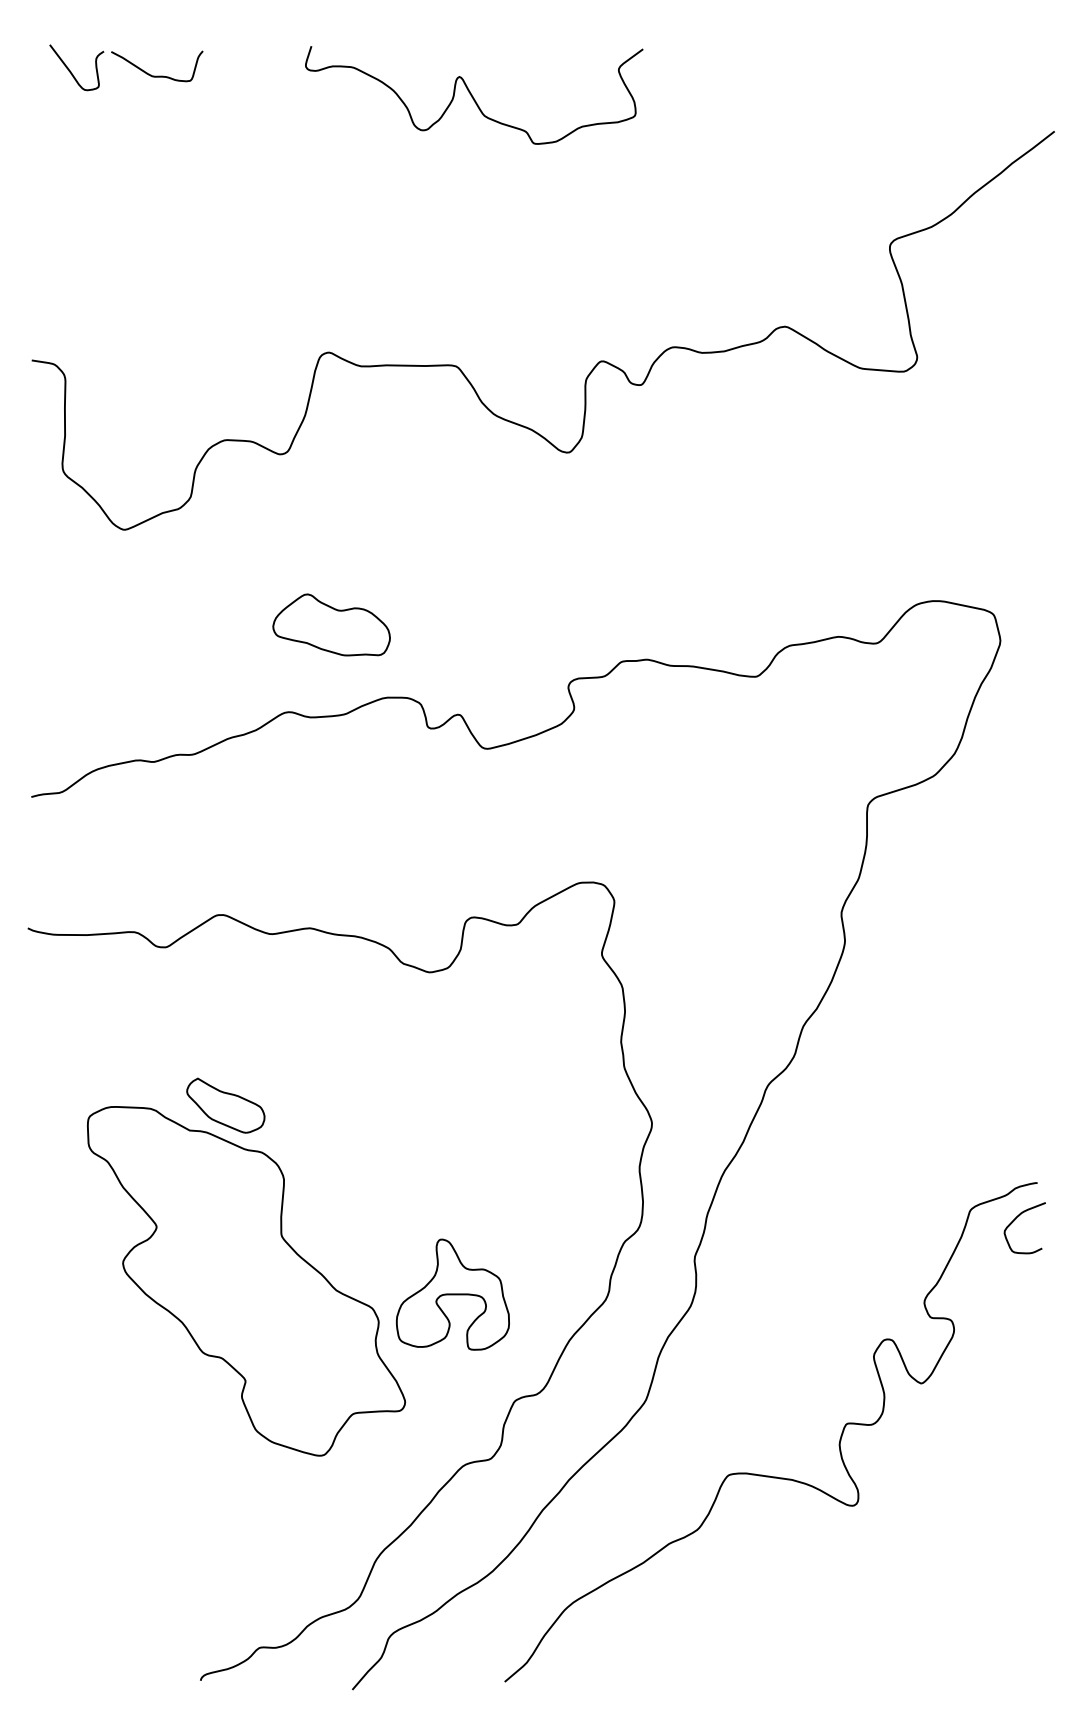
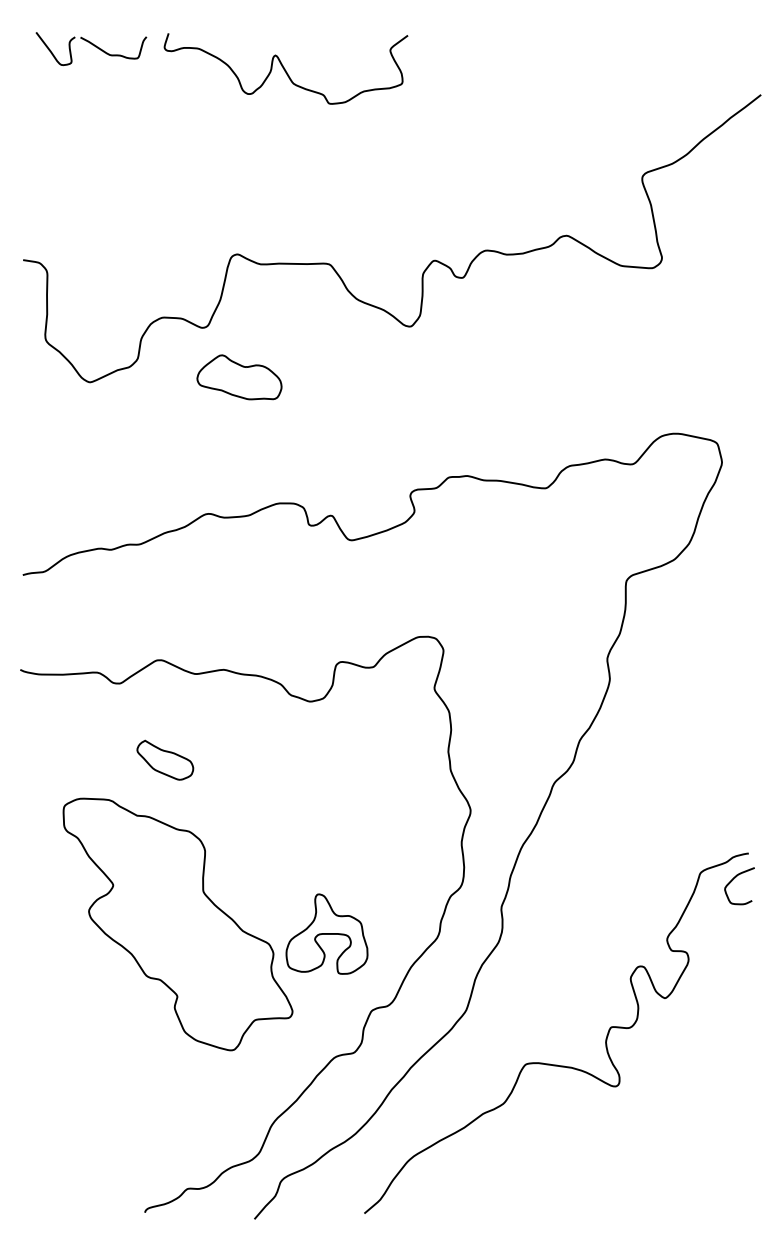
curve: (473, 96) -> (285, 69), moved
part: (331, 624) -> (239, 377), moved
part: (225, 1105) -> (165, 760), moved

